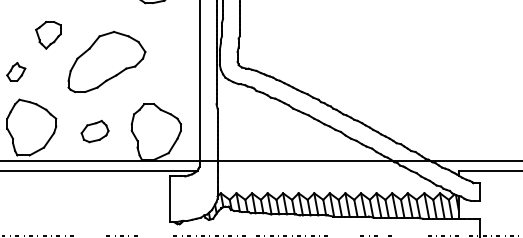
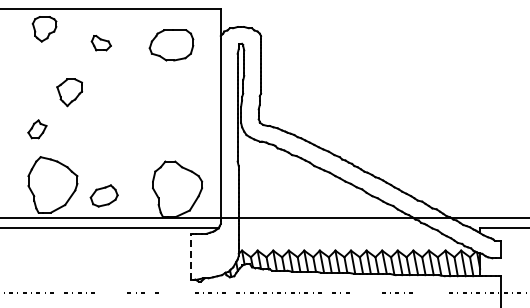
part: (106, 62) -> (127, 119), removed
part: (94, 131) -> (103, 195), moved
line: (169, 199) -> (190, 256), solid -> dashed

